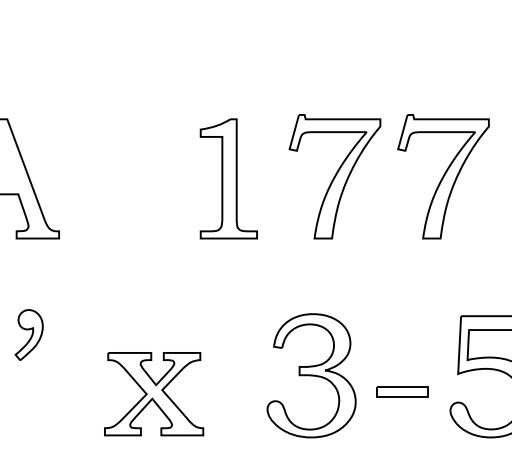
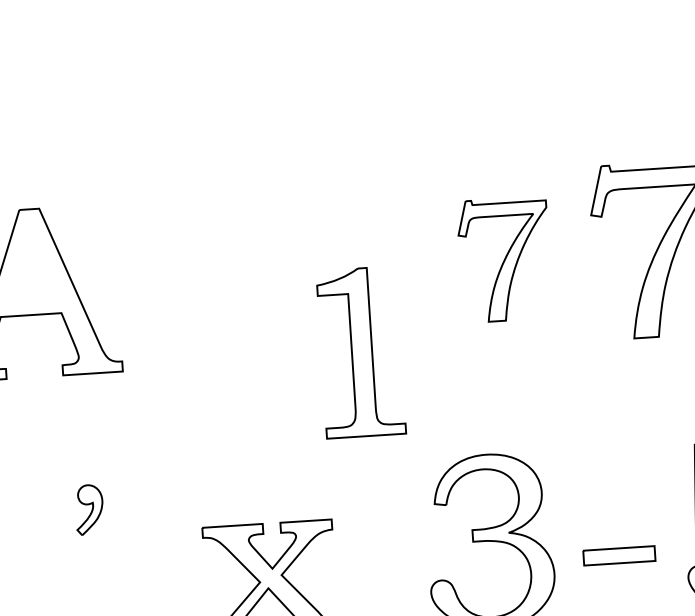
part: (334, 176) -> (504, 259), size x0.7
part: (228, 178) -> (360, 351), moved
part: (28, 334) -> (88, 509), size x0.7

